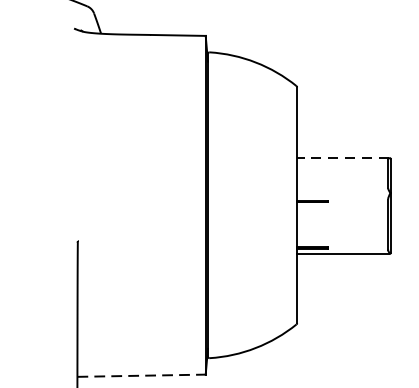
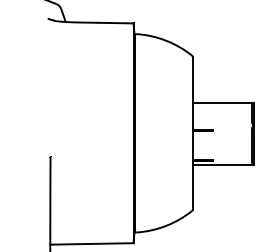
line: (342, 157) -> (222, 102), dashed -> solid
line: (140, 375) -> (91, 243), dashed -> solid

